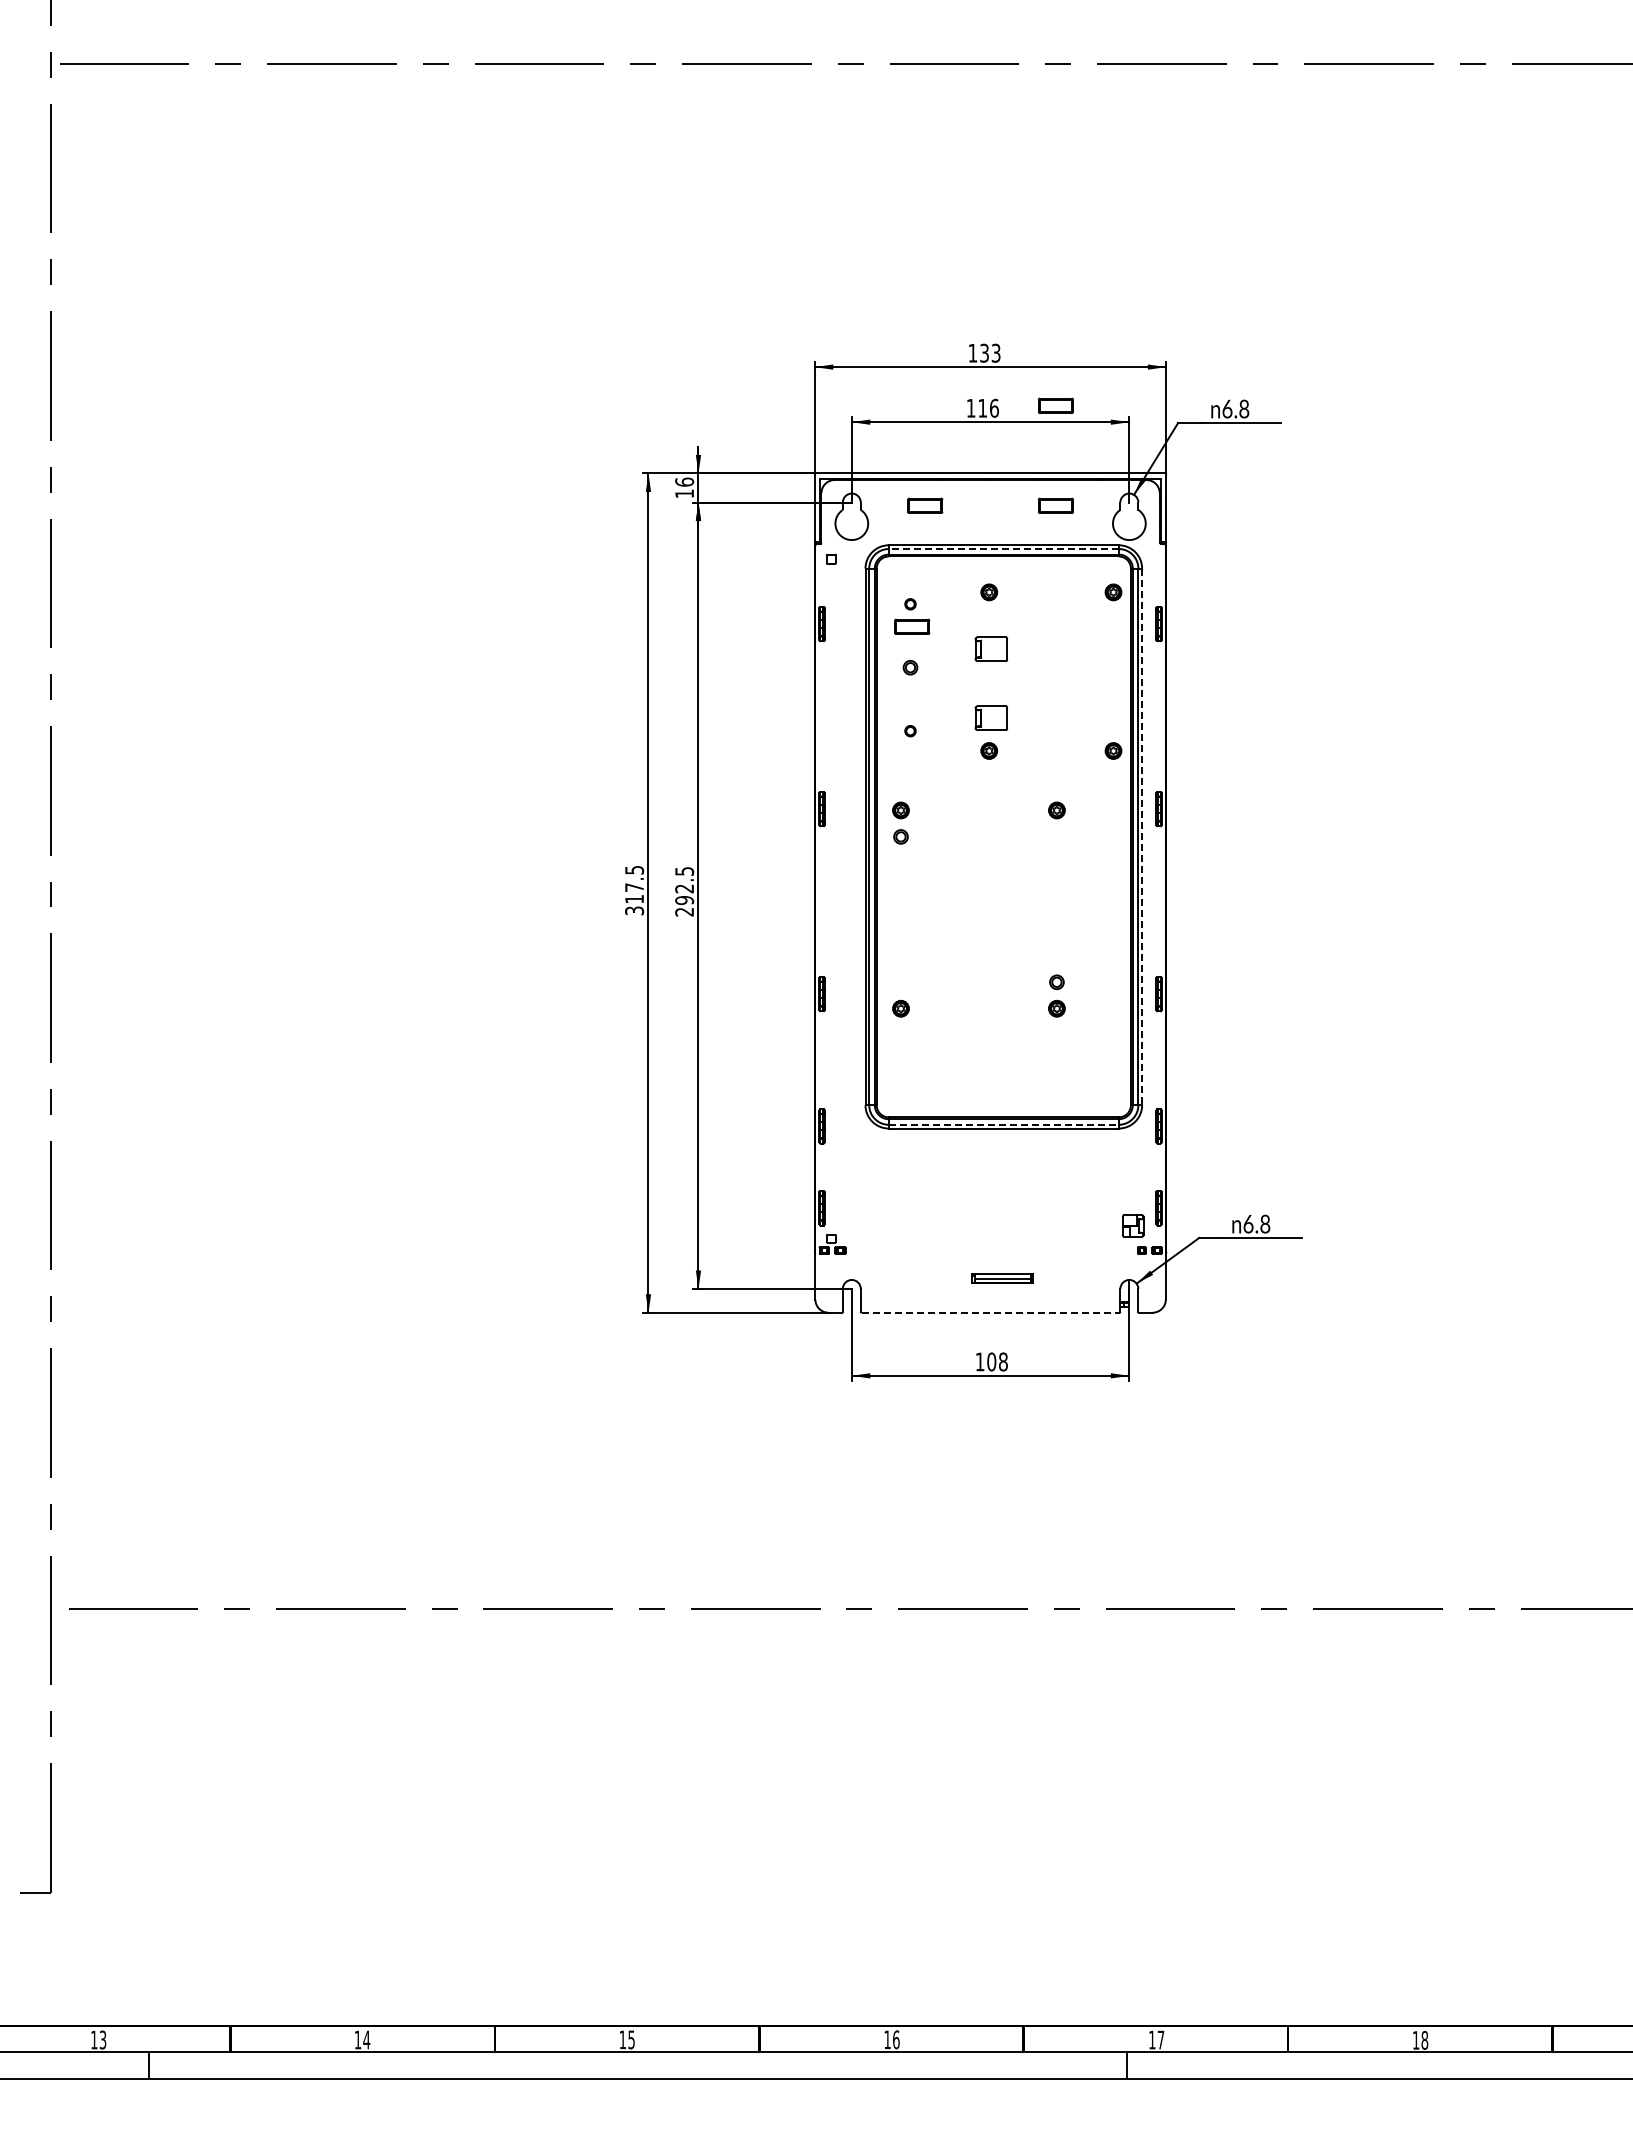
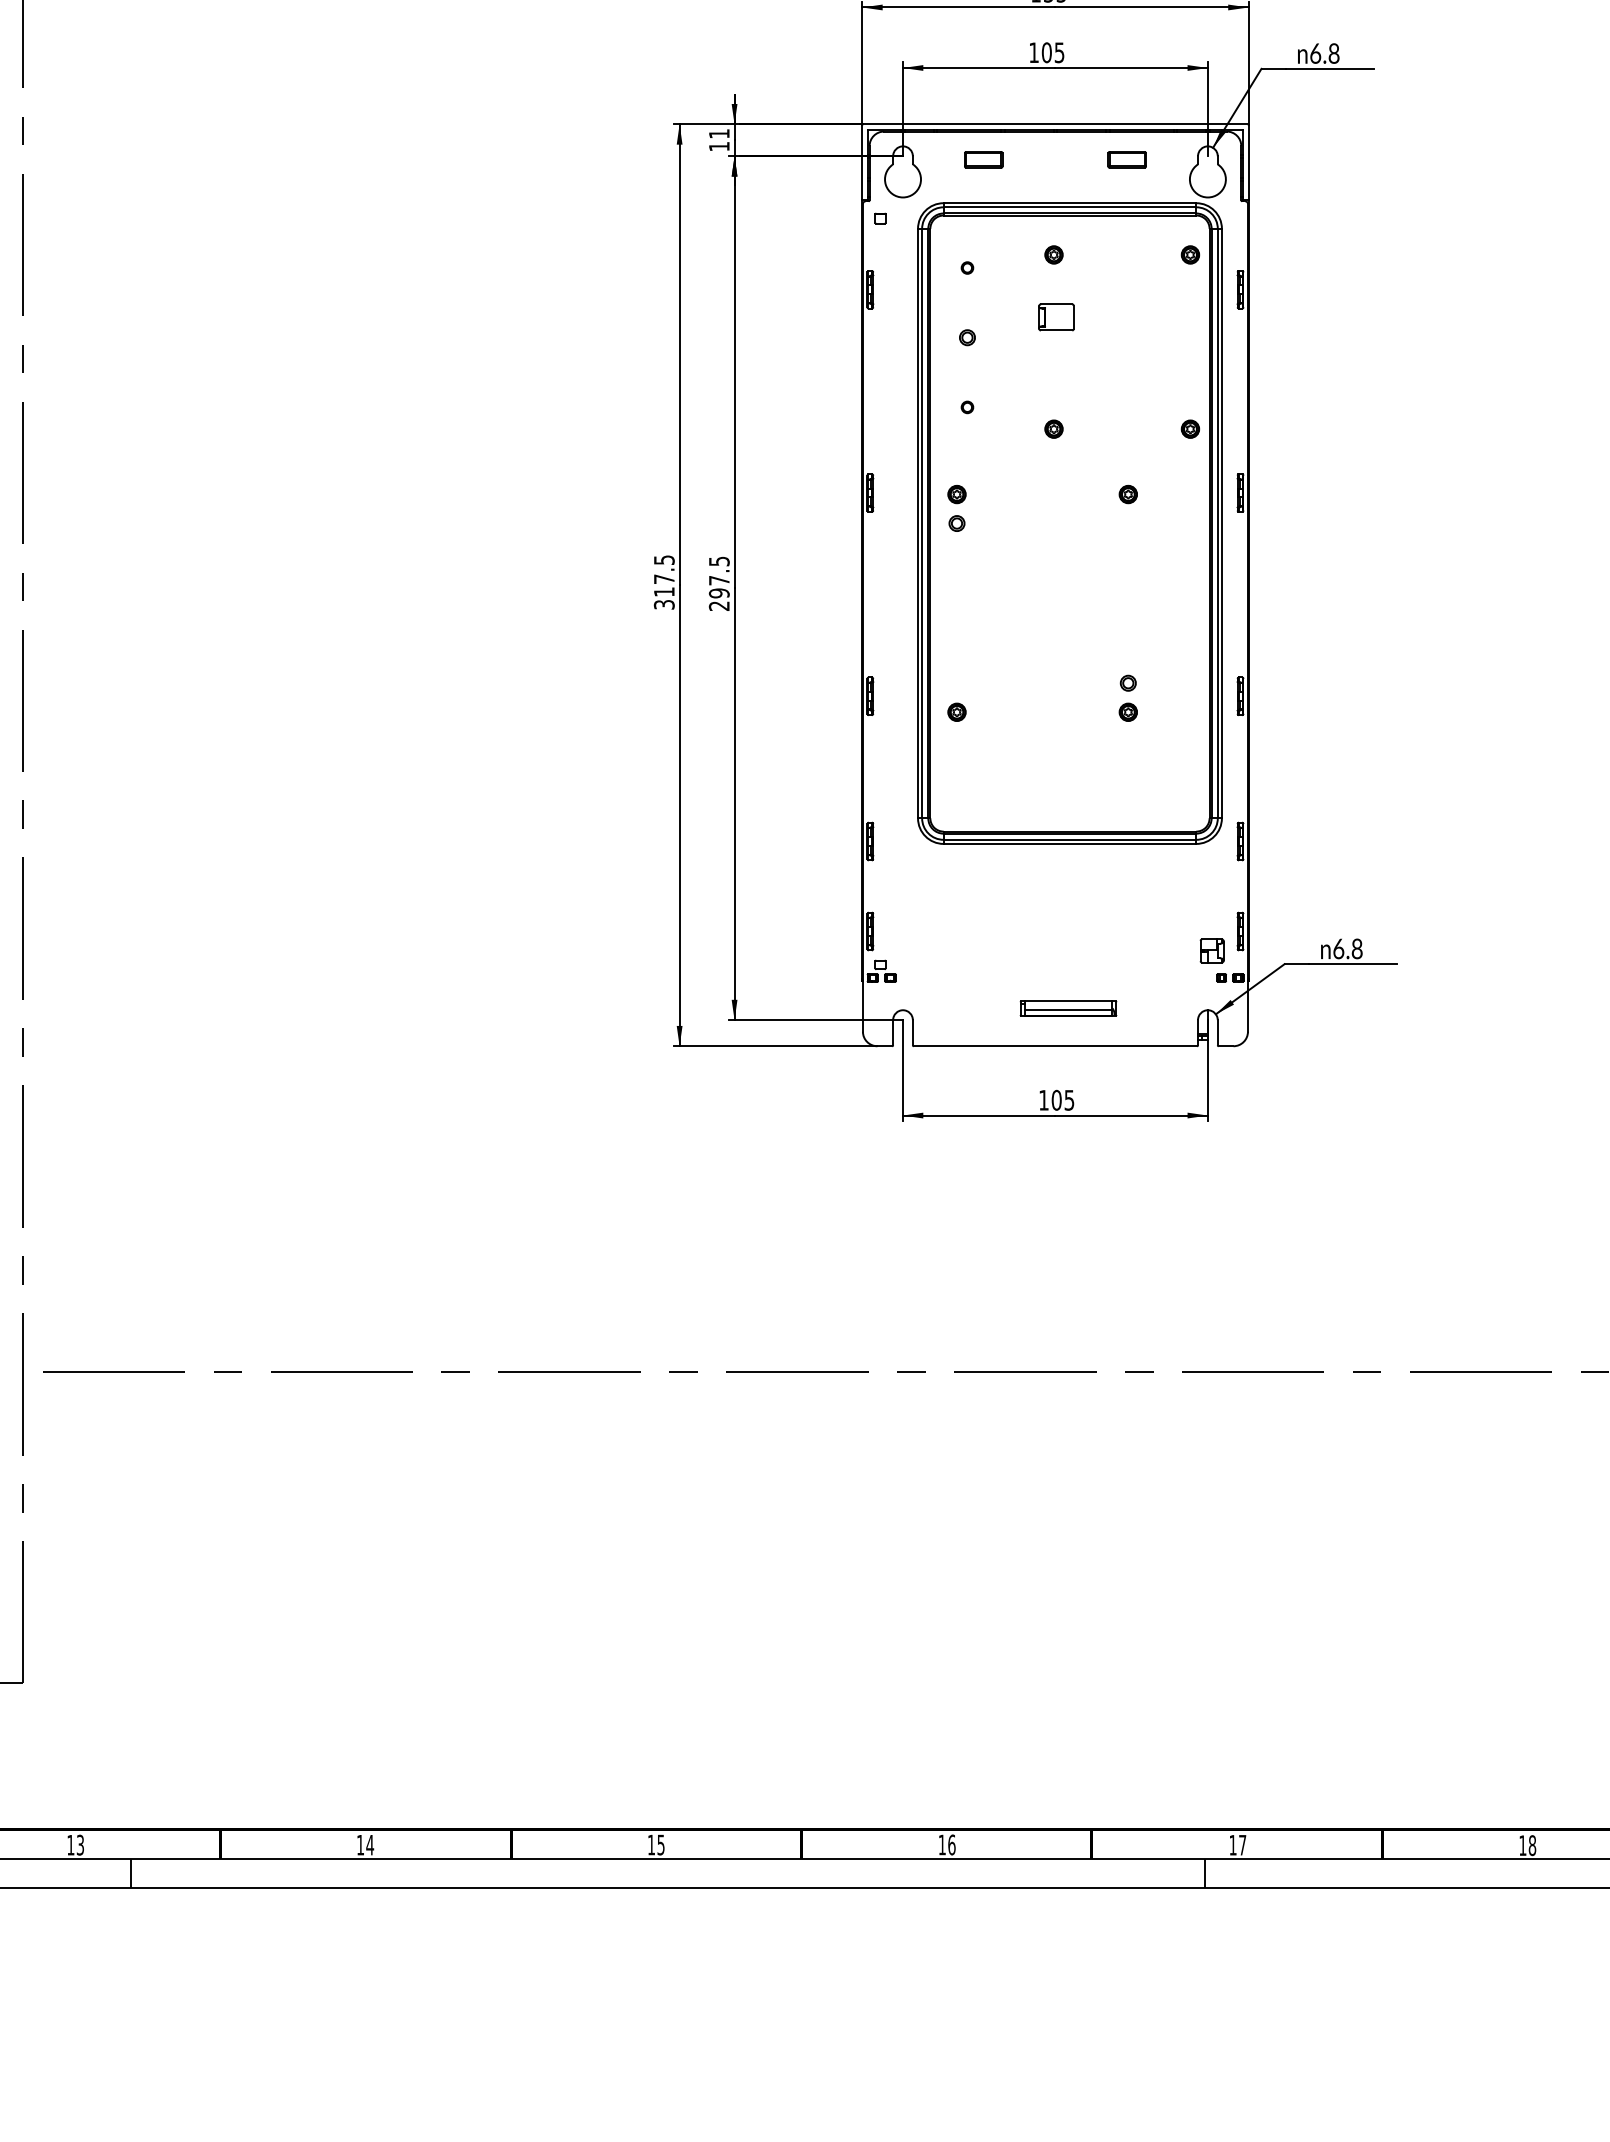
part: (1055, 405) -> (1126, 49), removed
text: (988, 407) -> (1053, 51), 116 -> 105
text: (684, 481) -> (719, 133), 16 -> 11
line: (1003, 549) -> (1069, 207), dashed -> solid
part: (912, 626) -> (969, 292), removed
part: (991, 717) -> (1056, 392), removed
line: (1142, 837) -> (1222, 524), dashed -> solid
text: (684, 888) -> (719, 580), 292.5 -> 297.5
line: (1003, 1124) -> (1069, 839), dashed -> solid
part: (1002, 1278) -> (1068, 1008), size x1.43
line: (990, 1312) -> (1055, 1045), dashed -> solid
text: (1002, 1361) -> (1068, 1099), 108 -> 105

